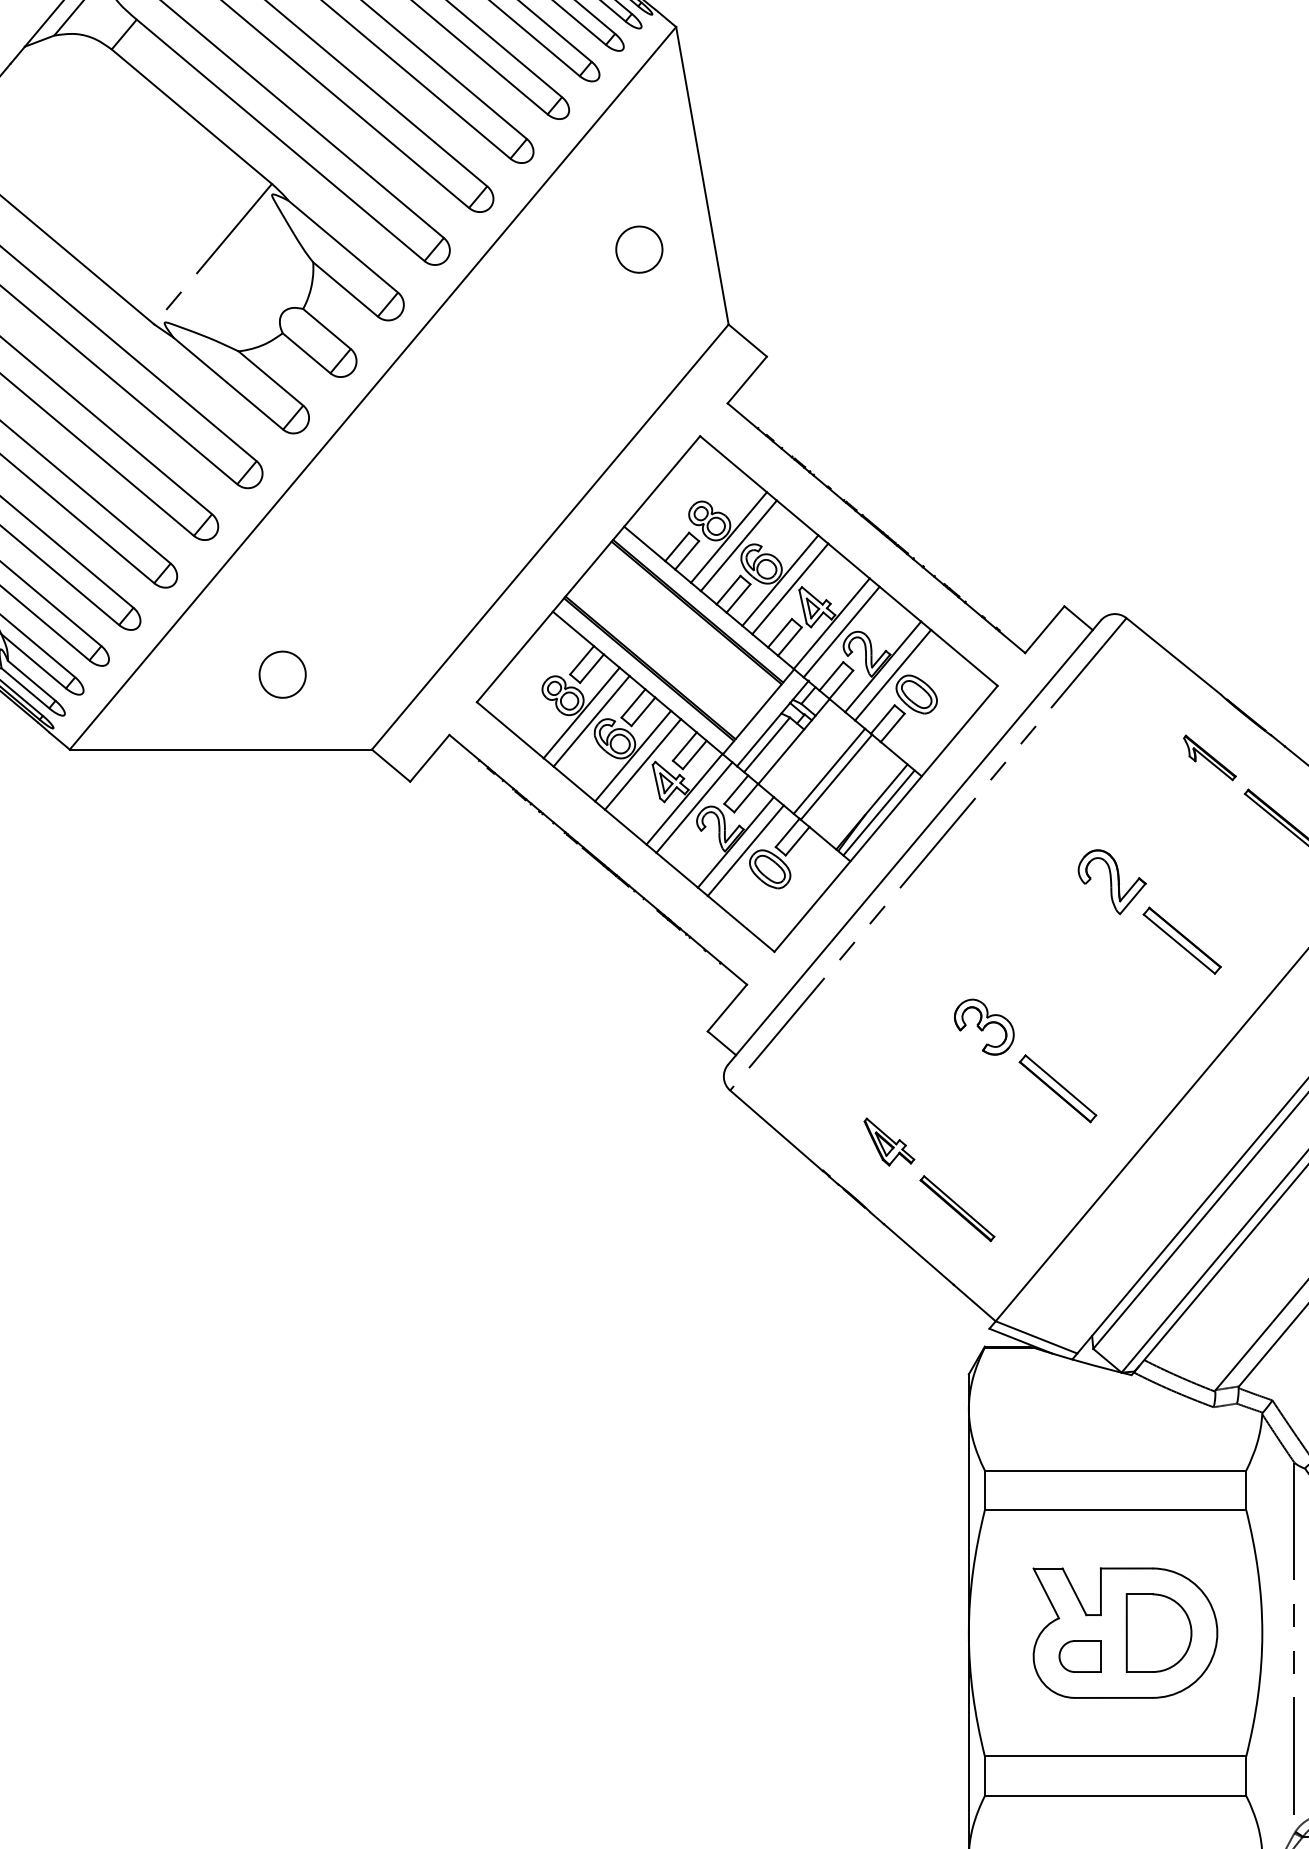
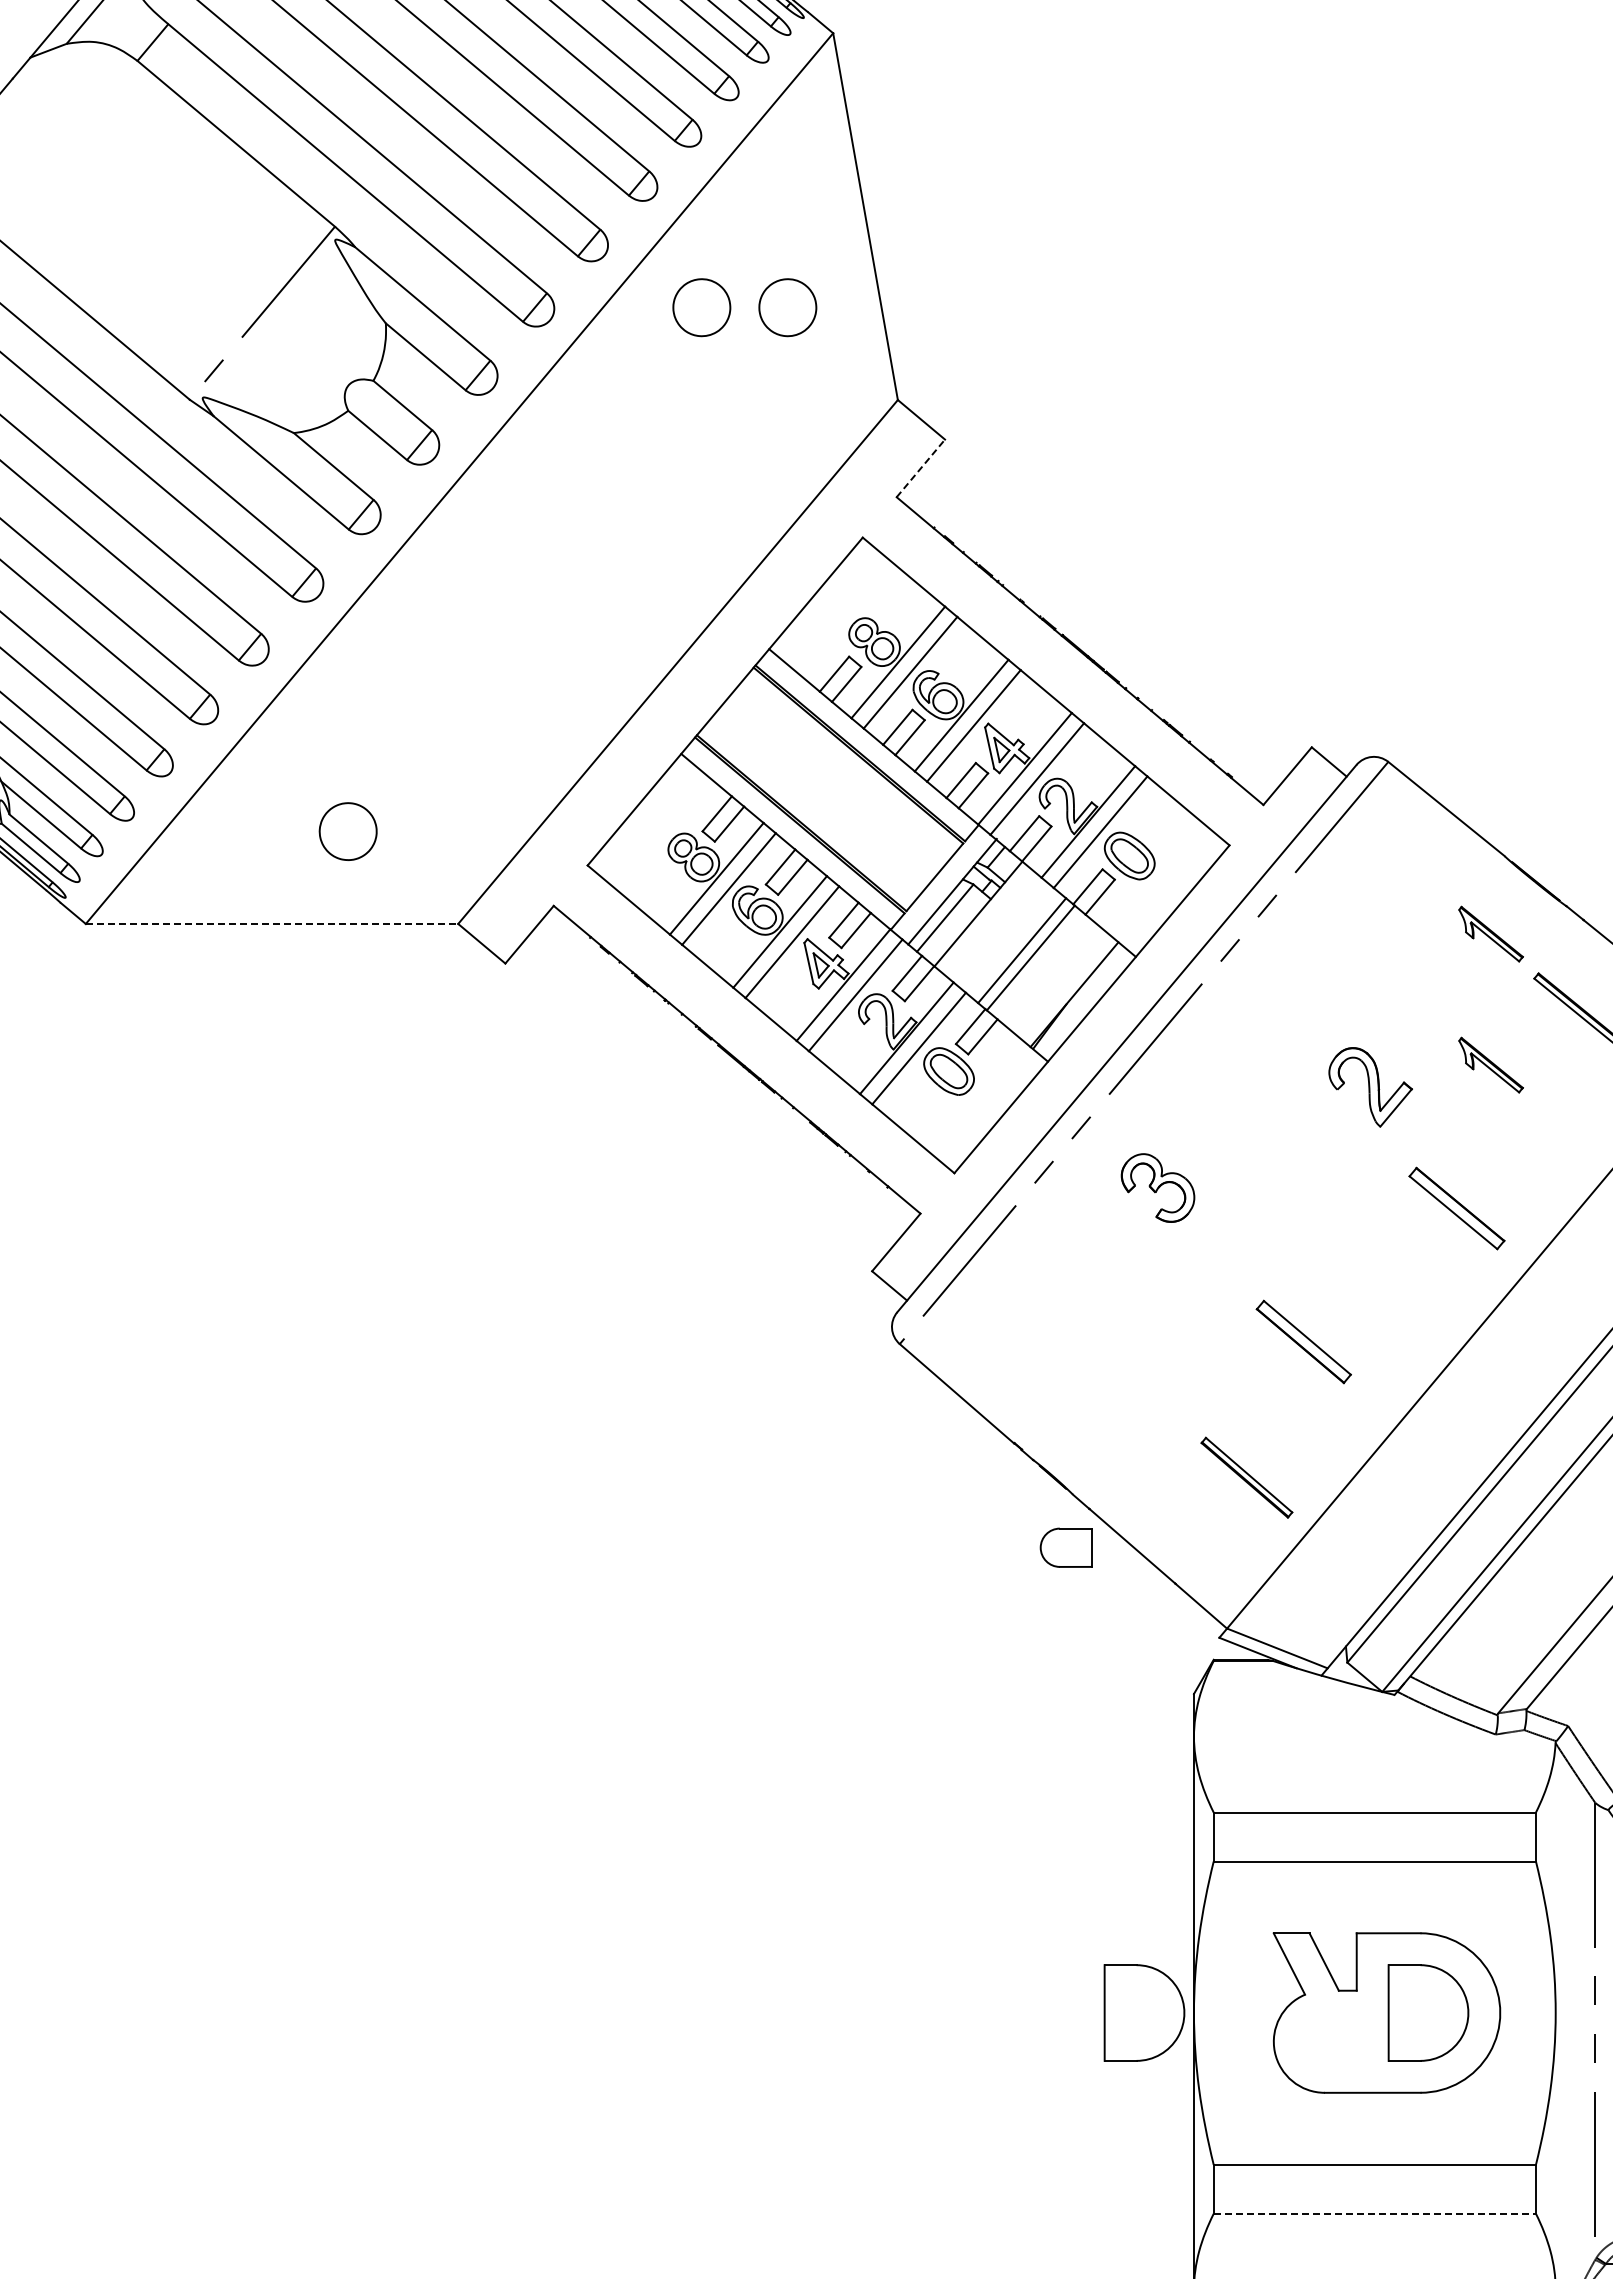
part: (569, 249) -> (701, 307), added
line: (746, 380) -> (920, 468), solid -> dashed
line: (221, 749) -> (272, 923), solid -> dashed
line: (879, 812) -> (1083, 1001), removed
part: (1209, 863) -> (1490, 1064), added
part: (1181, 940) -> (1456, 1208), moved
part: (983, 1026) -> (1157, 1187), moved
part: (888, 1141) -> (1095, 1407), removed
part: (957, 1208) -> (1246, 1477), moved
part: (928, 1632) -> (1144, 2012), added
part: (1079, 1656) -> (1065, 1547), moved
line: (1116, 1795) -> (1375, 2213), solid -> dashed

